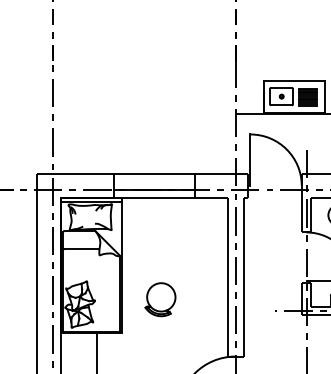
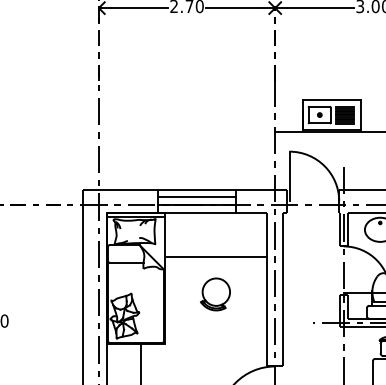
line: (154, 181) -> (196, 197), added
line: (174, 243) -> (216, 257), added
part: (160, 299) -> (215, 294), moved

